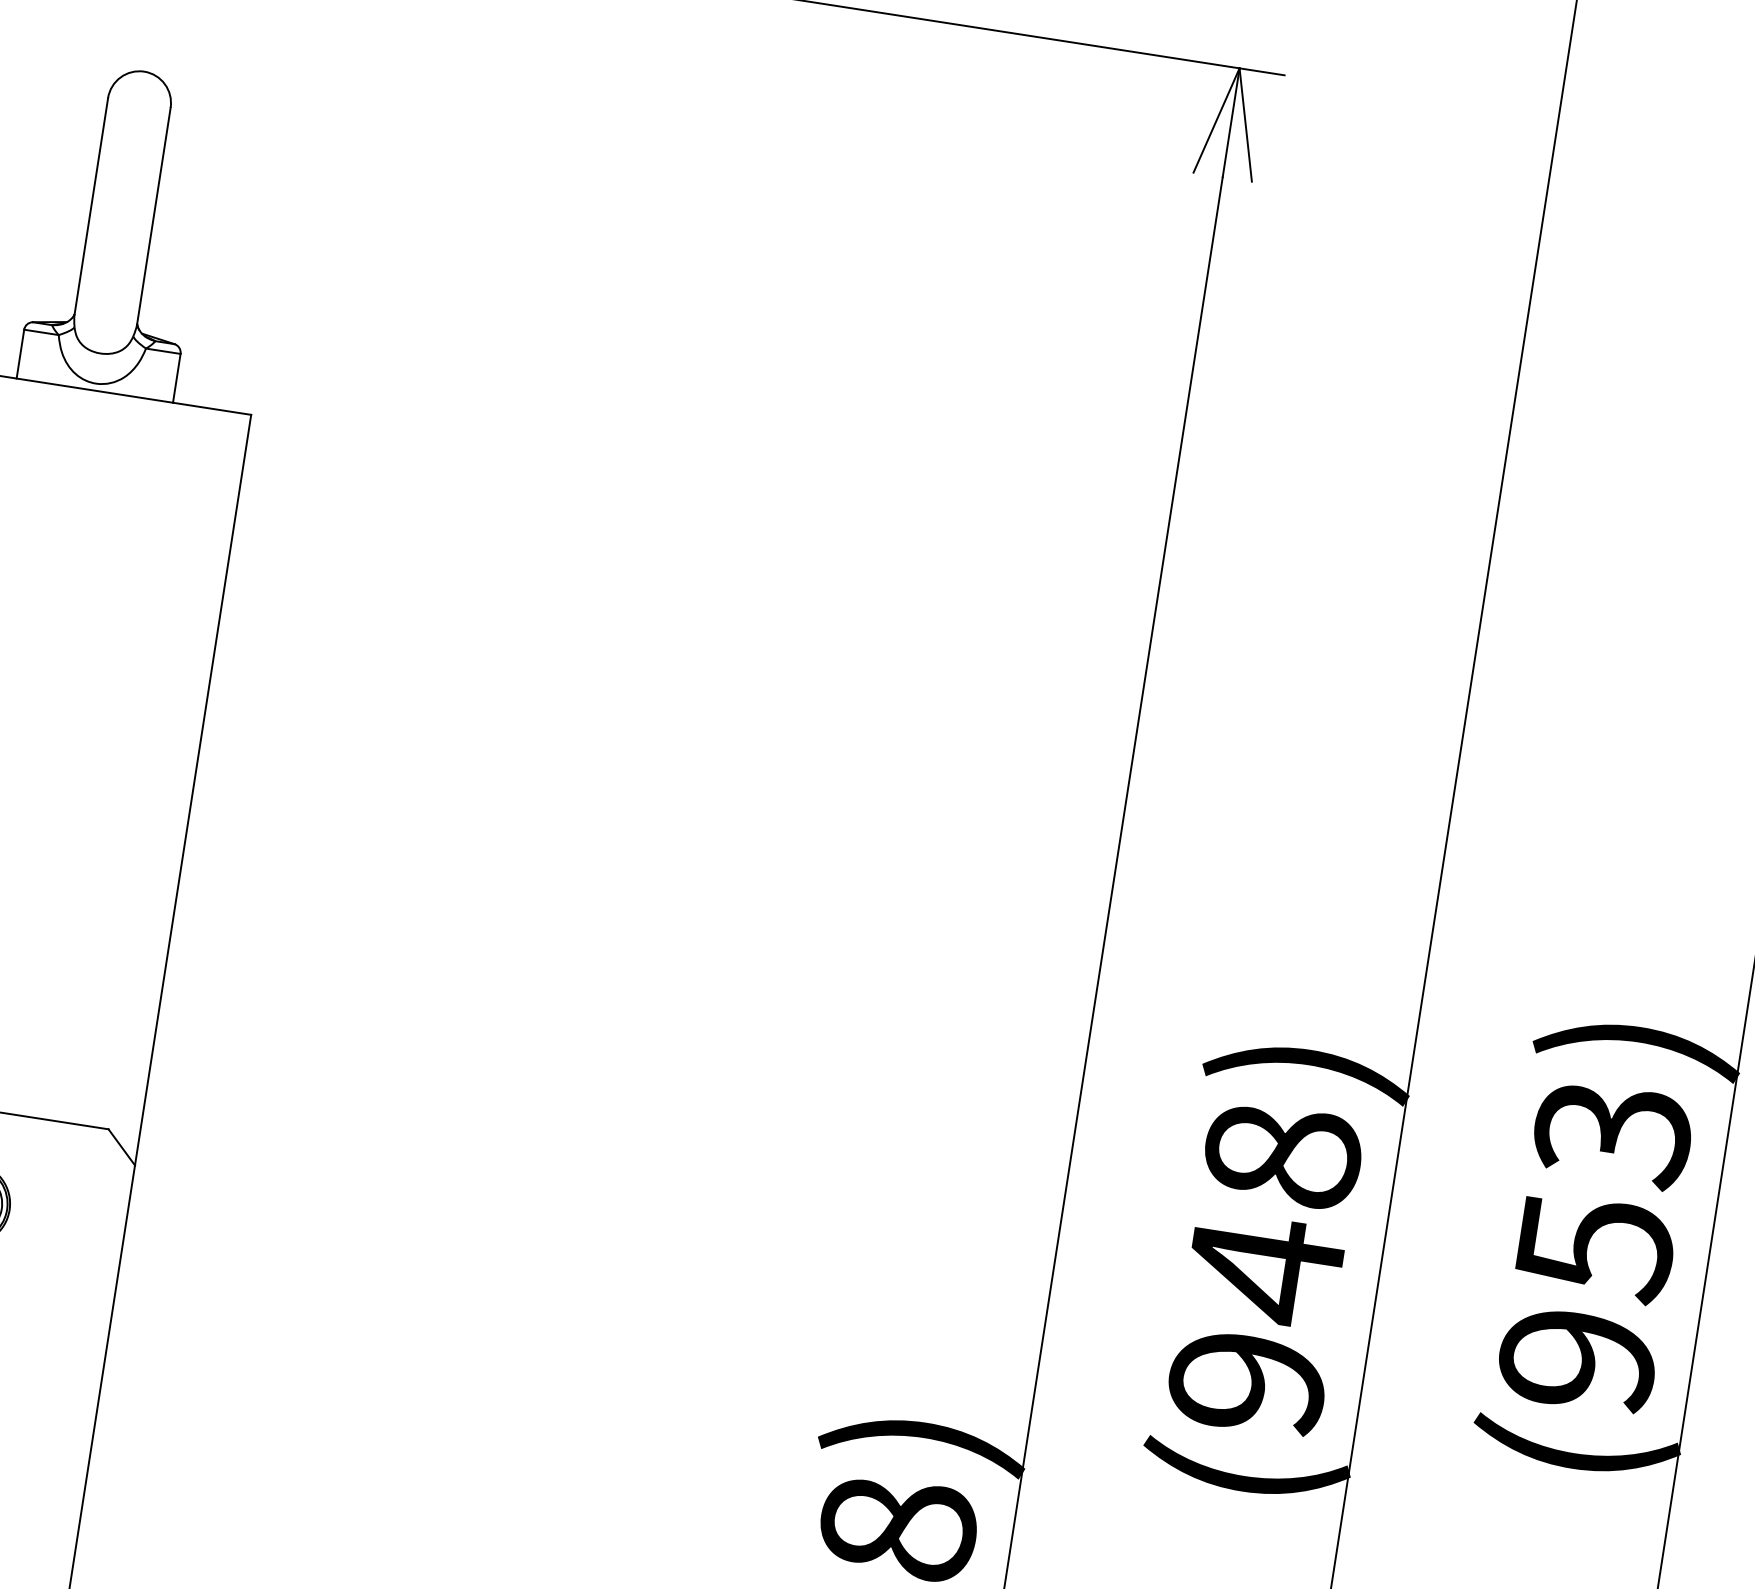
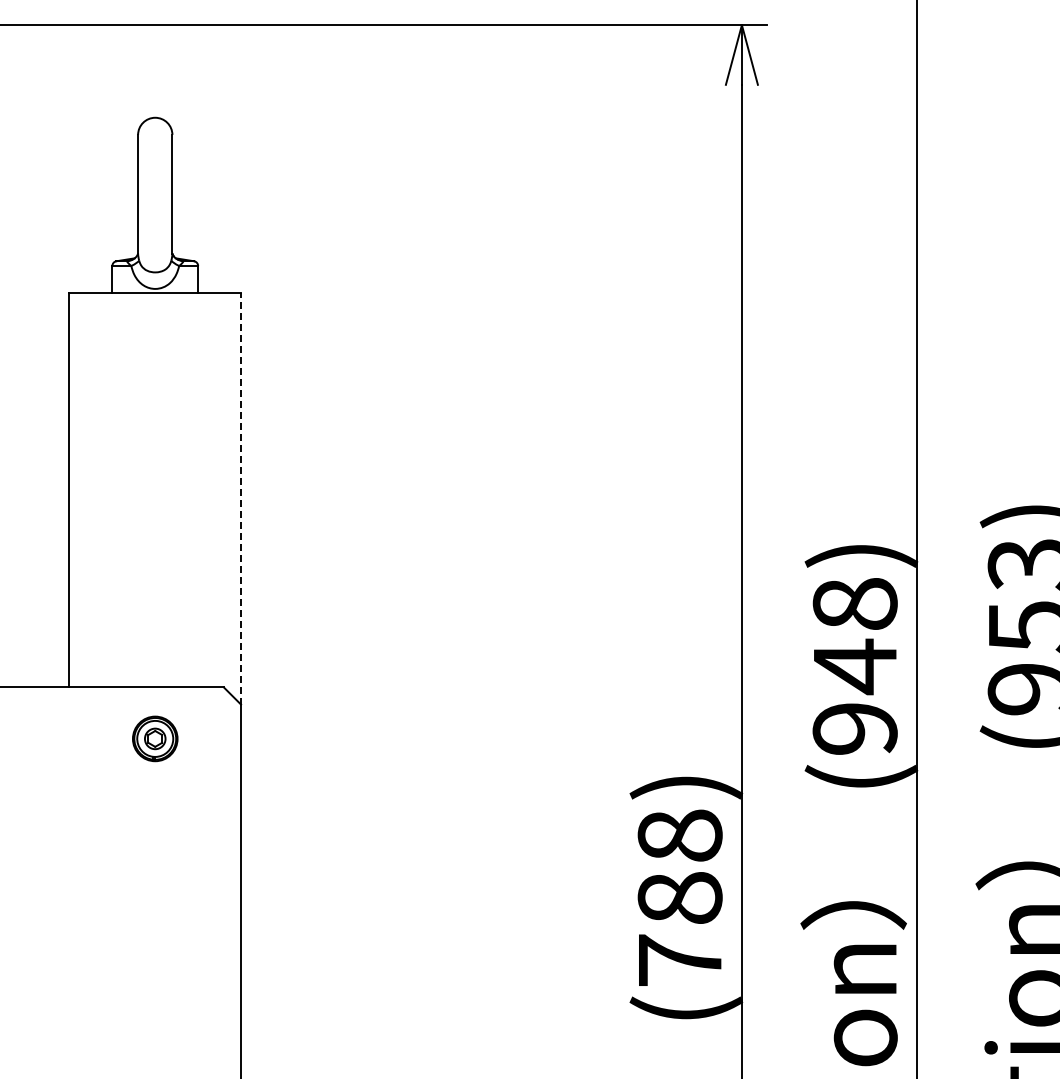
line: (193, 789) -> (241, 498), solid -> dashed

